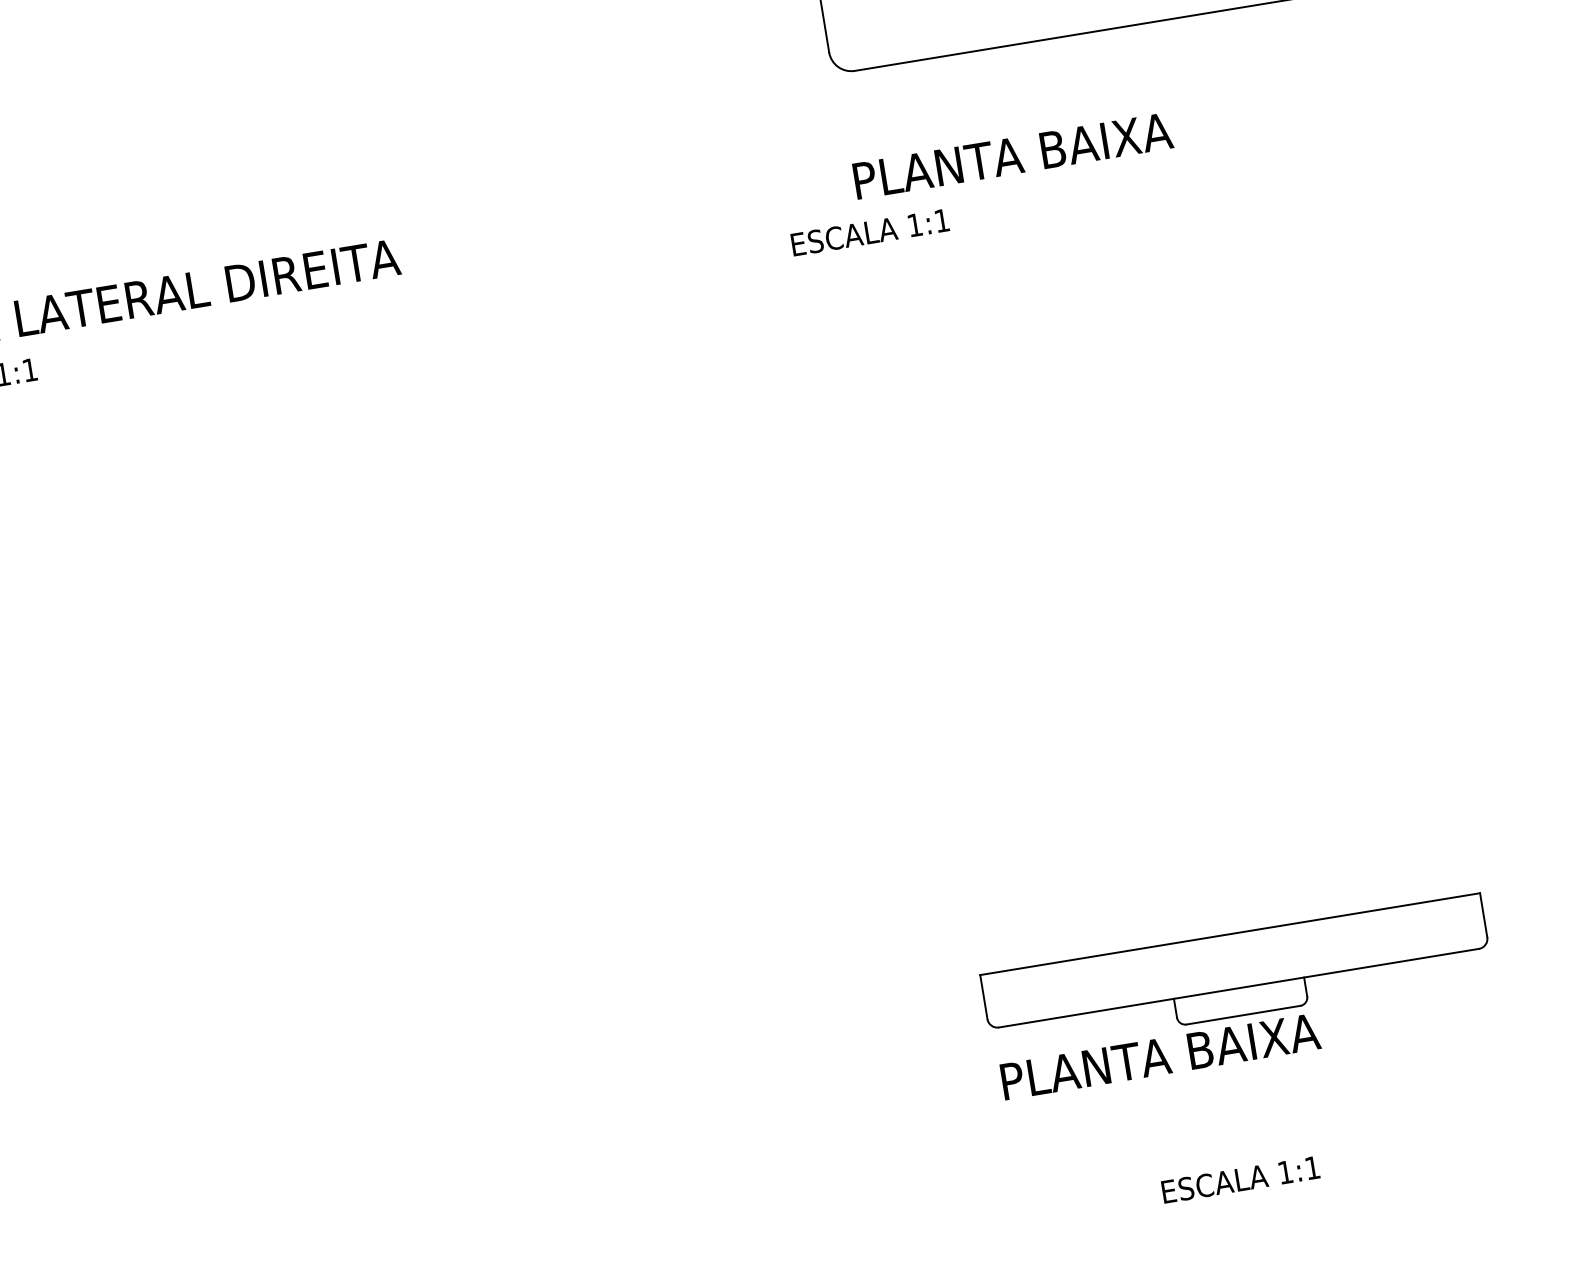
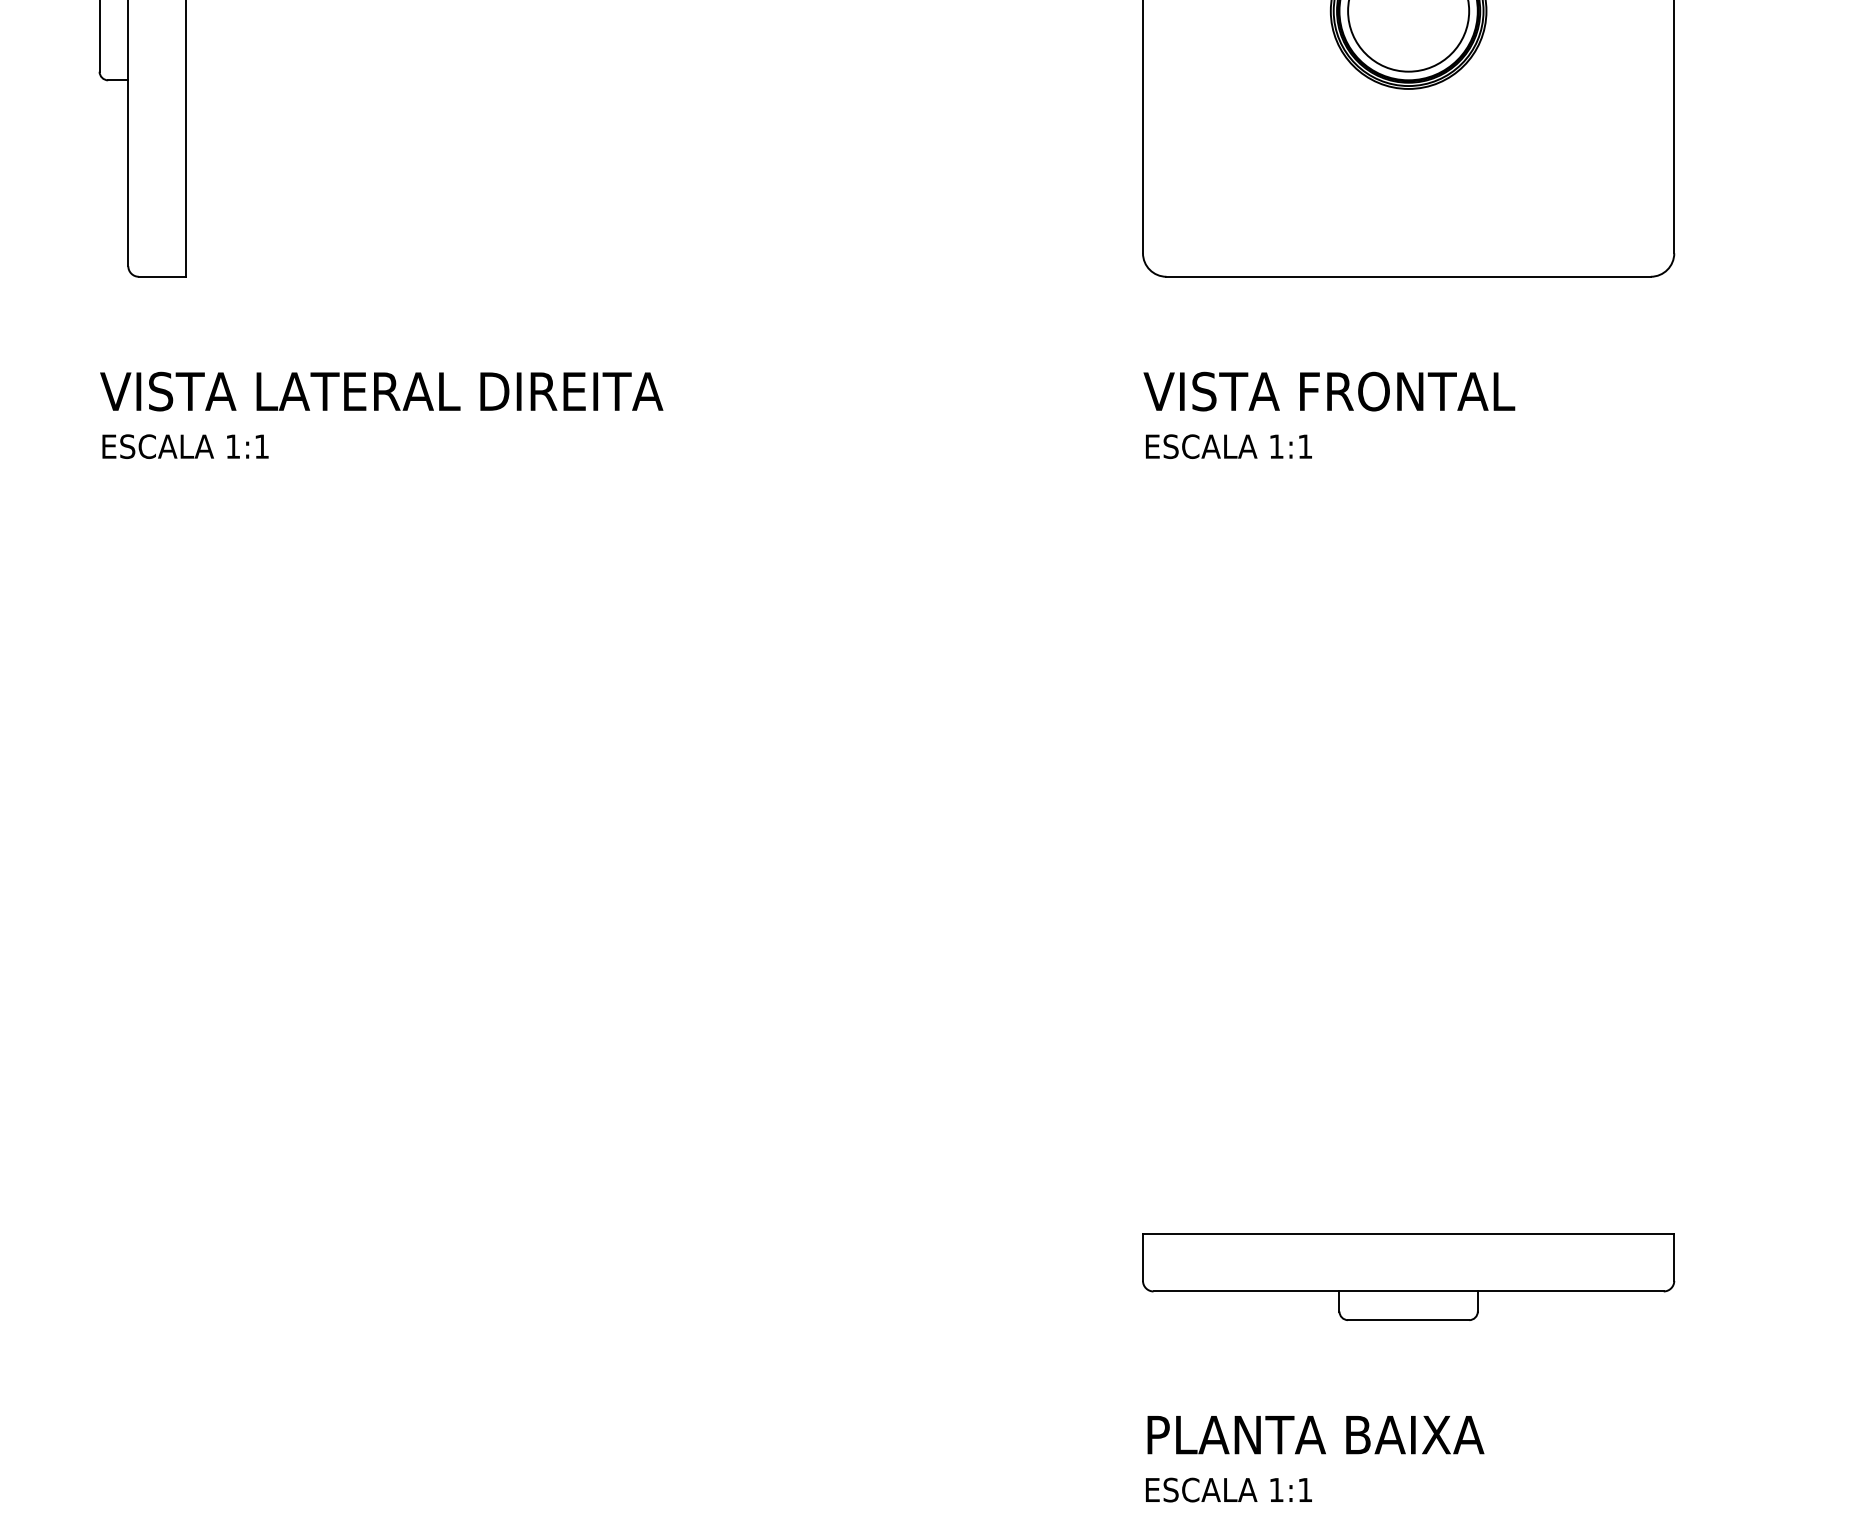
text: (1025, 153) -> (1329, 391), PLANTA BAIXA -> VISTA FRONTAL
text: (869, 232) -> (1228, 446), moved
text: (1160, 1057) -> (1315, 1435), moved
text: (1240, 1179) -> (1228, 1489), moved

